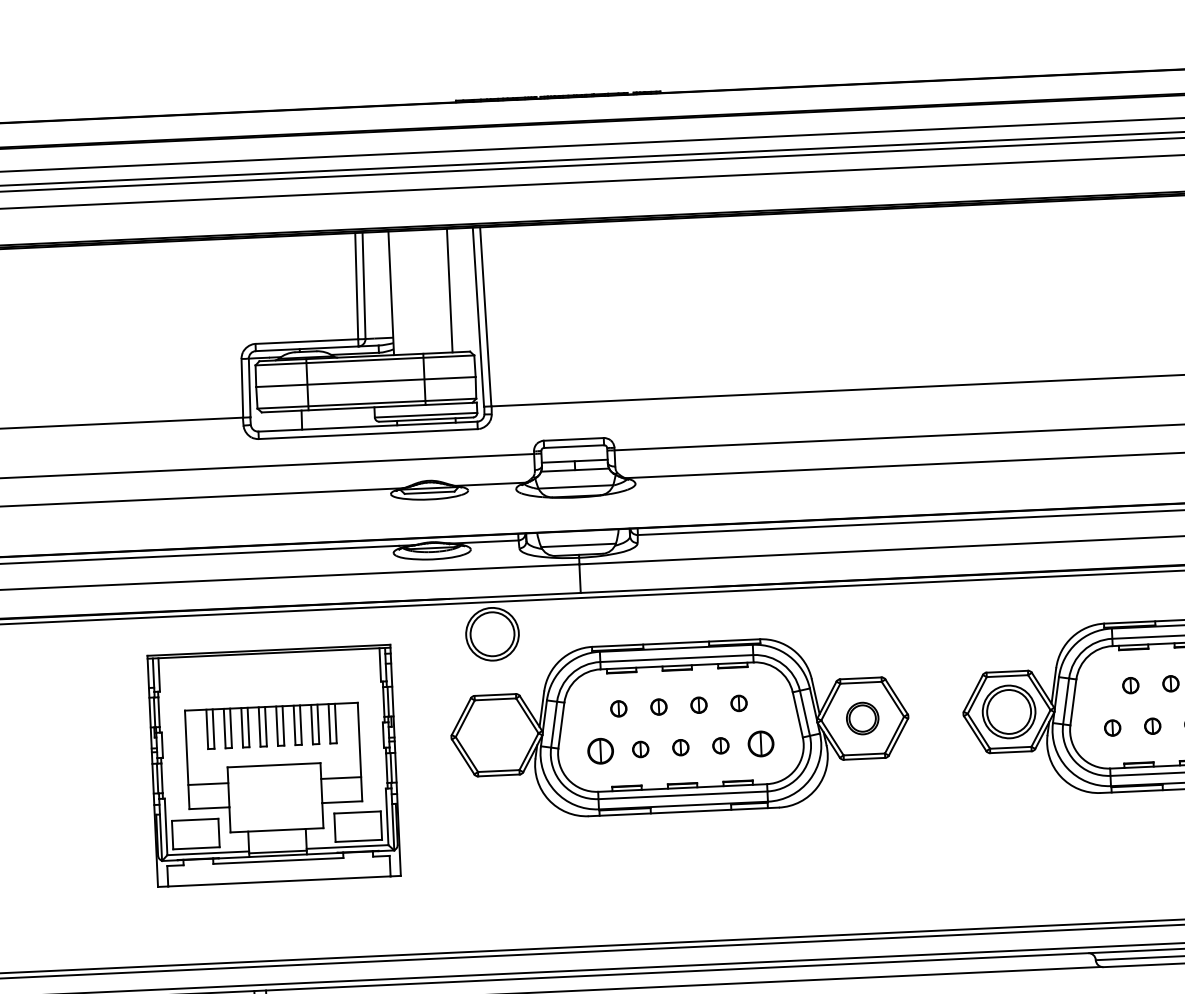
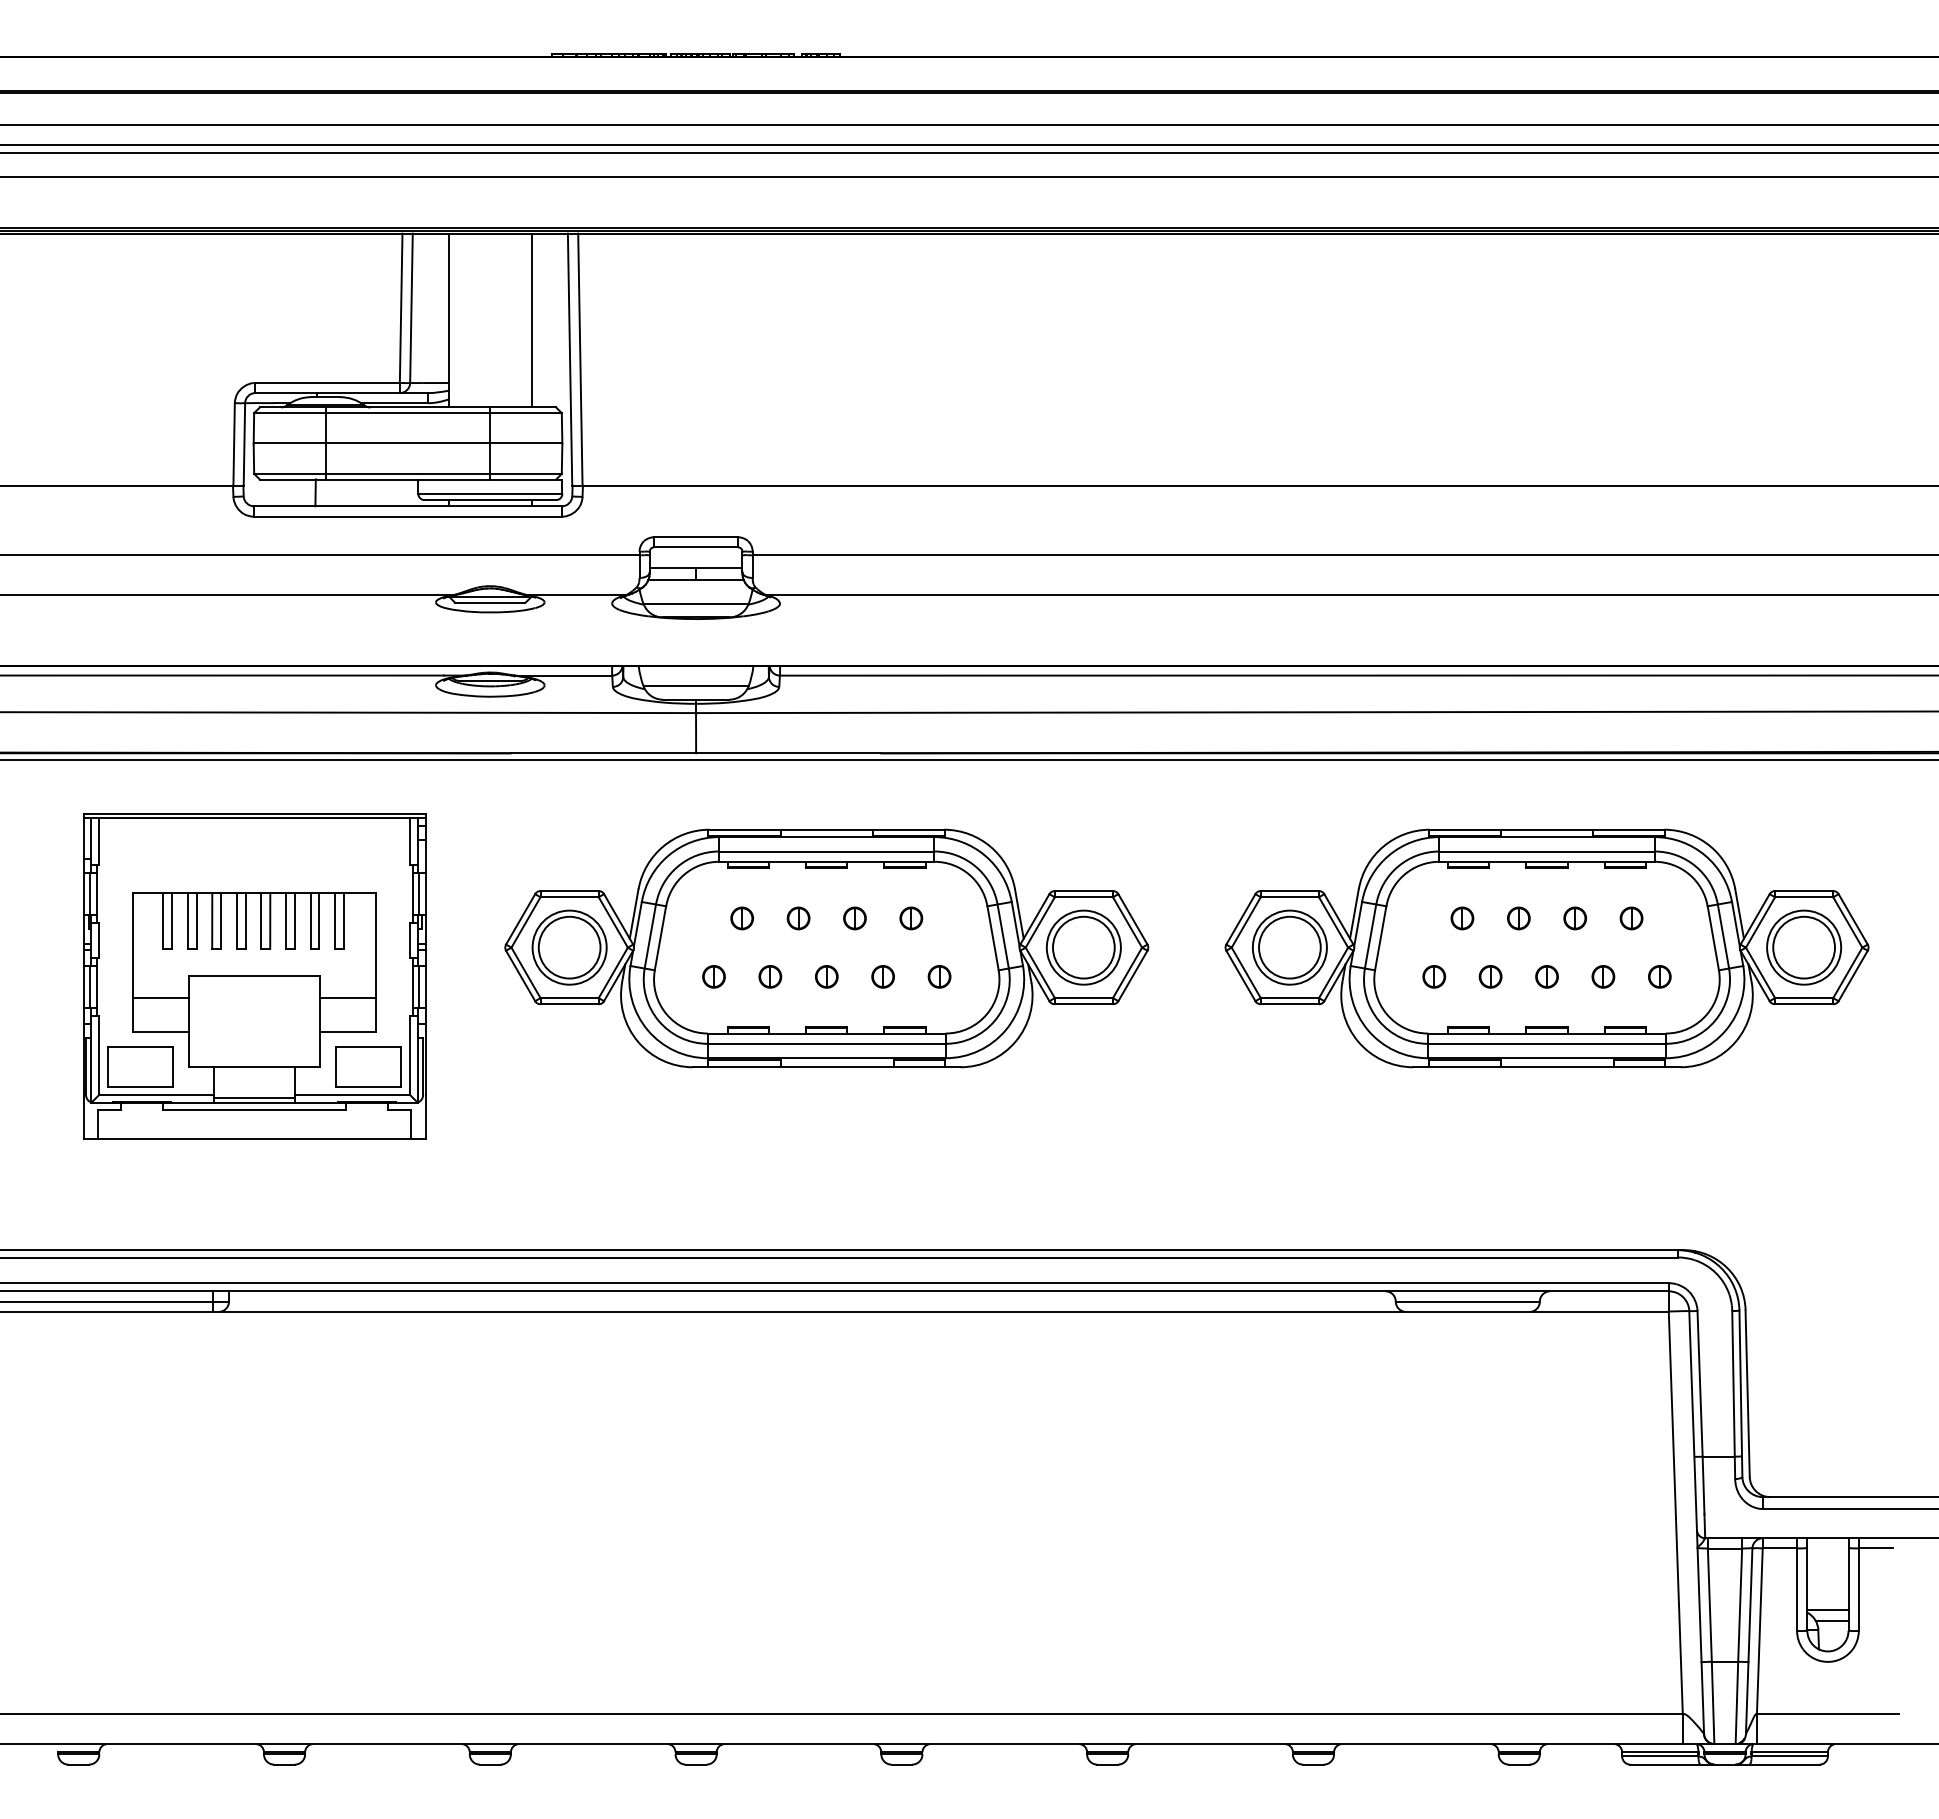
part: (492, 634) -> (569, 947), moved
part: (862, 718) -> (1083, 947), size x1.67
part: (760, 743) -> (939, 976), size x0.62
part: (600, 751) -> (713, 976), size x0.62

